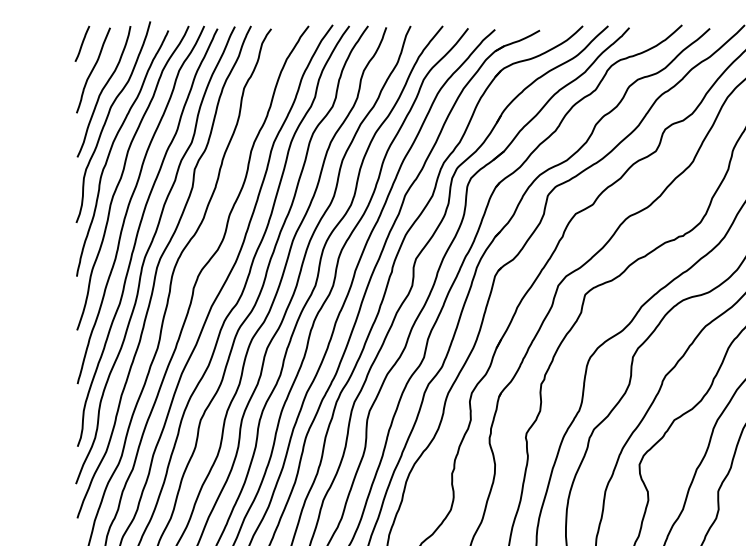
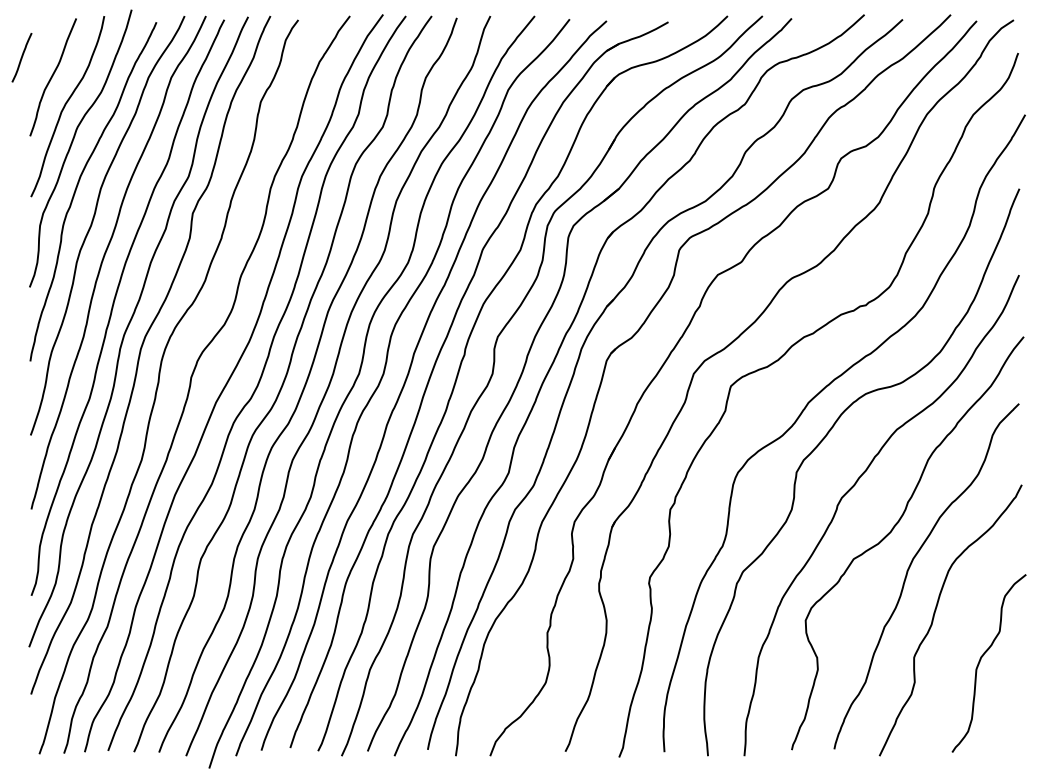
line: (82, 43) -> (21, 57), moved

